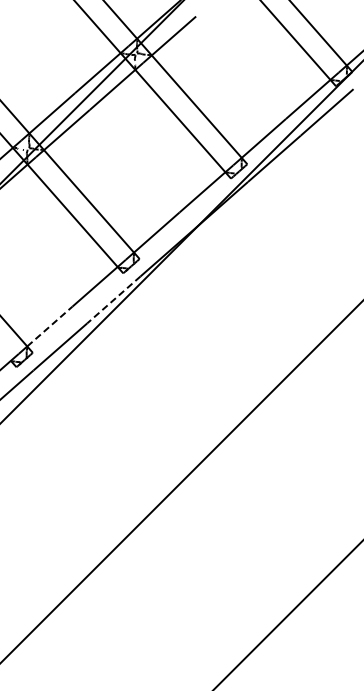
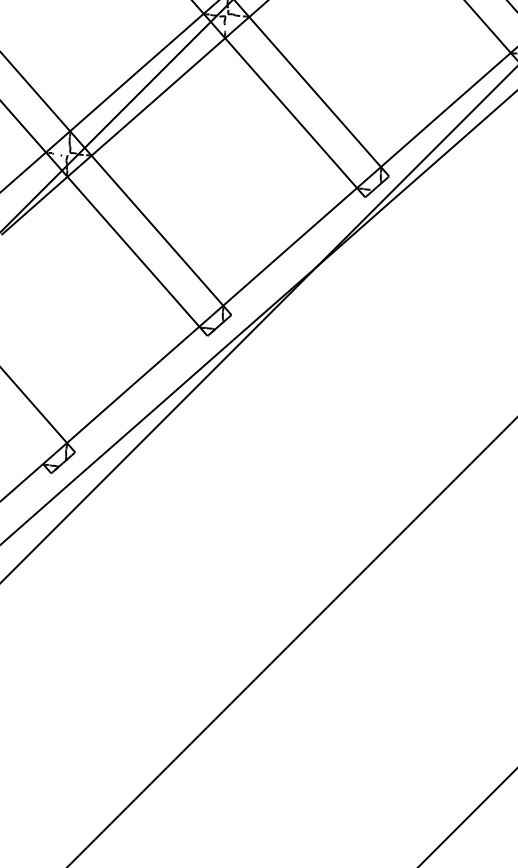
line: (113, 299) -> (193, 374), dashed -> solid
line: (50, 326) -> (101, 413), dashed -> solid

